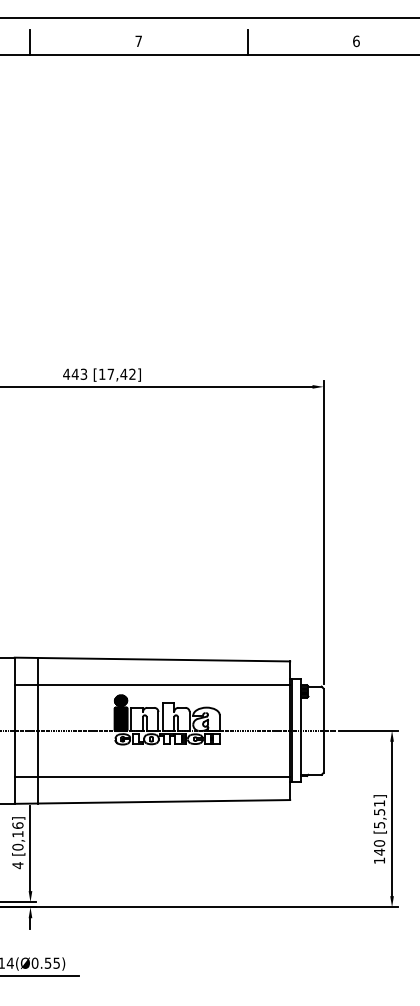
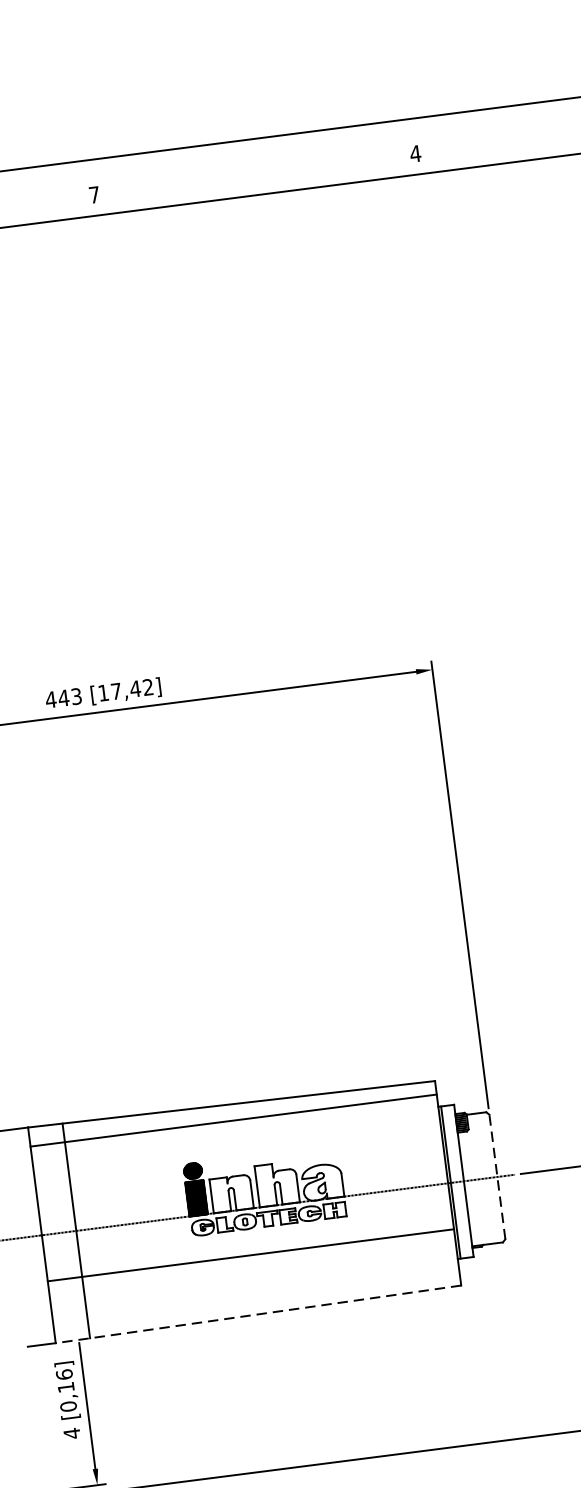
text: (355, 41) -> (414, 154), 6 -> 4
line: (247, 42) -> (255, 176), removed
line: (152, 684) -> (233, 1120), moved
line: (323, 730) -> (497, 1176), solid -> dashed
line: (152, 776) -> (250, 1254), moved
line: (152, 801) -> (258, 1313), solid -> dashed

